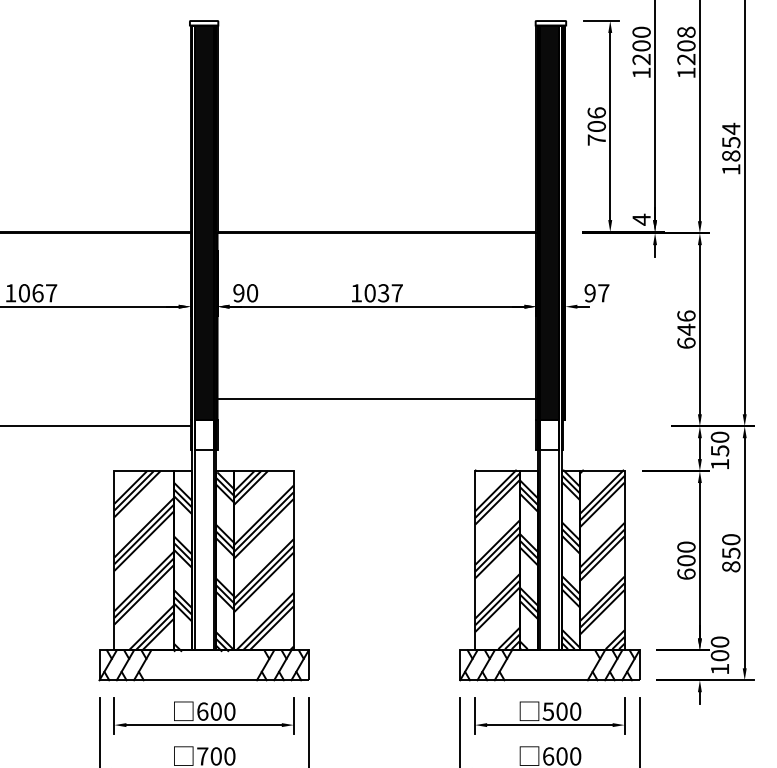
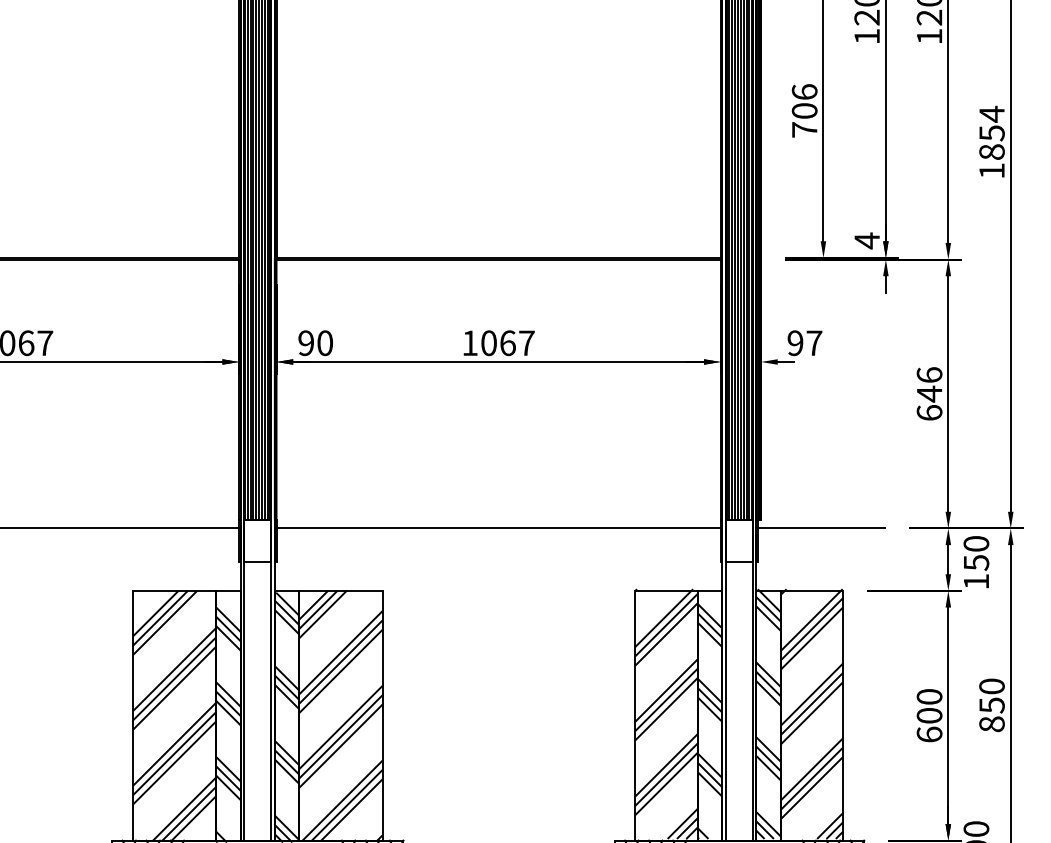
text: (383, 293) -> (507, 343), 1037 -> 1067
line: (376, 399) -> (497, 528), moved
line: (608, 426) -> (821, 528), added

